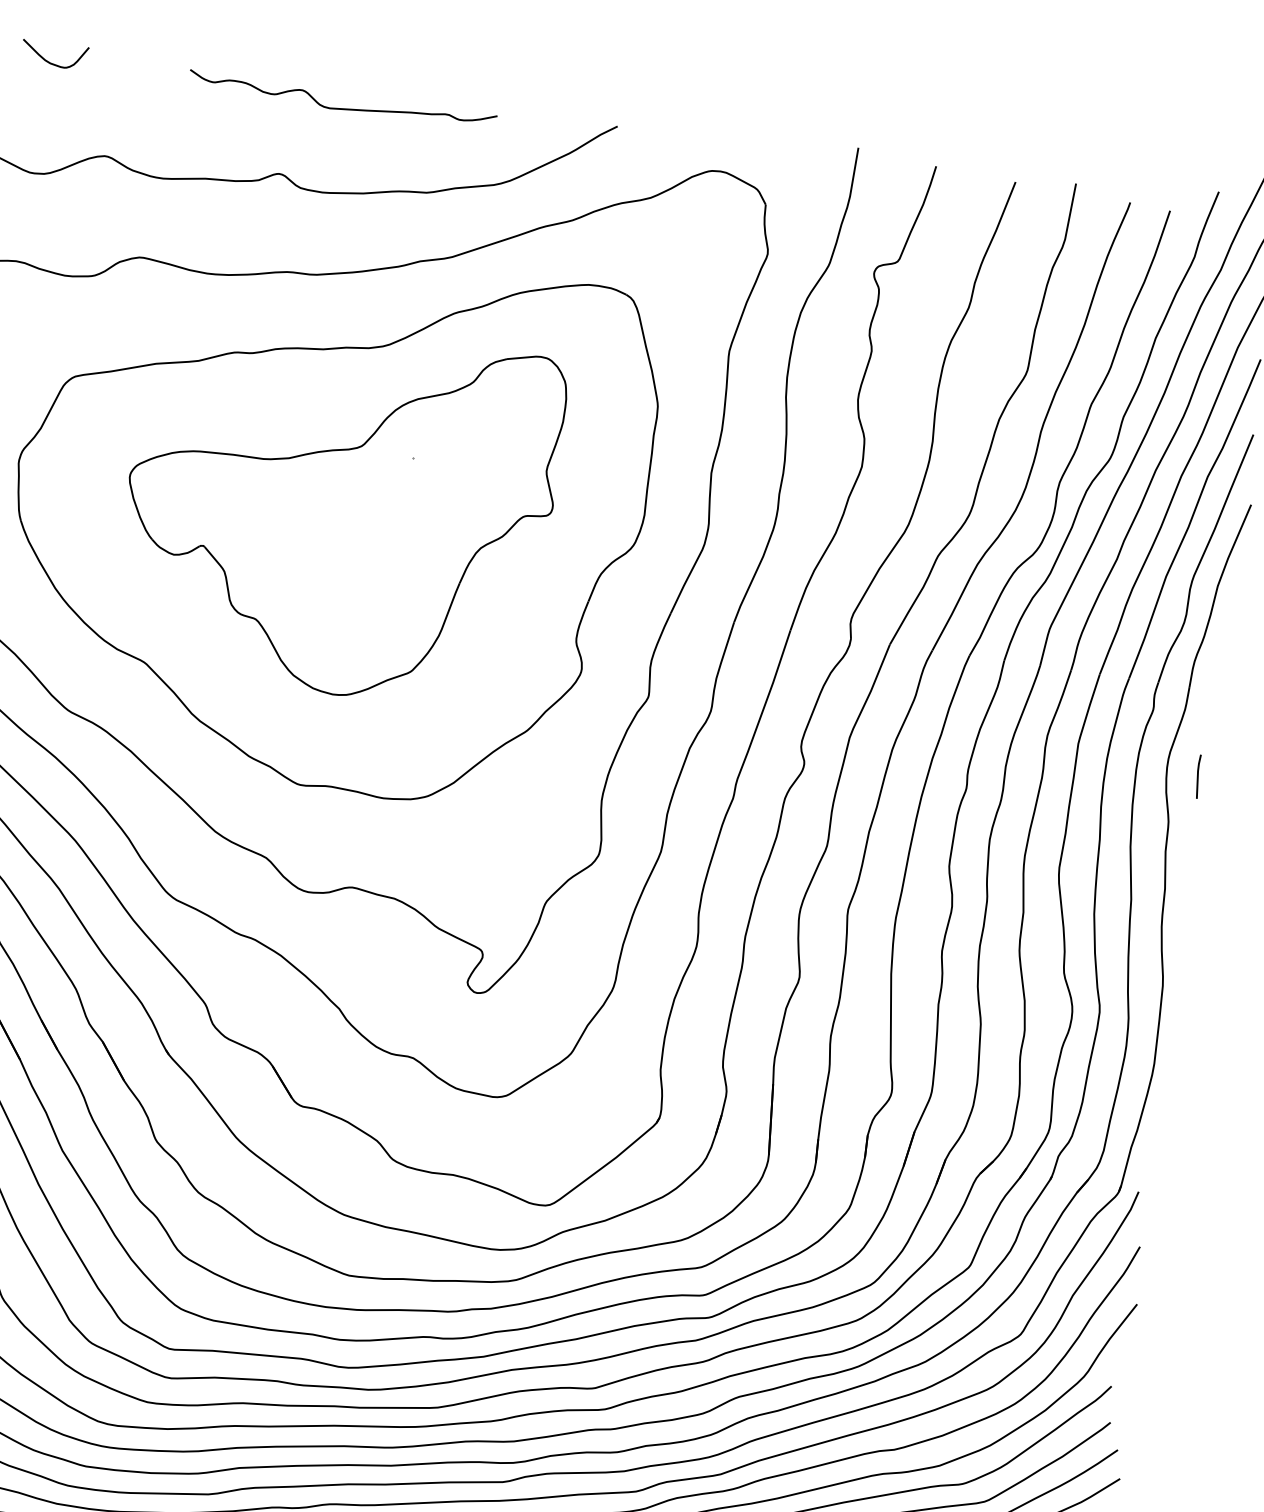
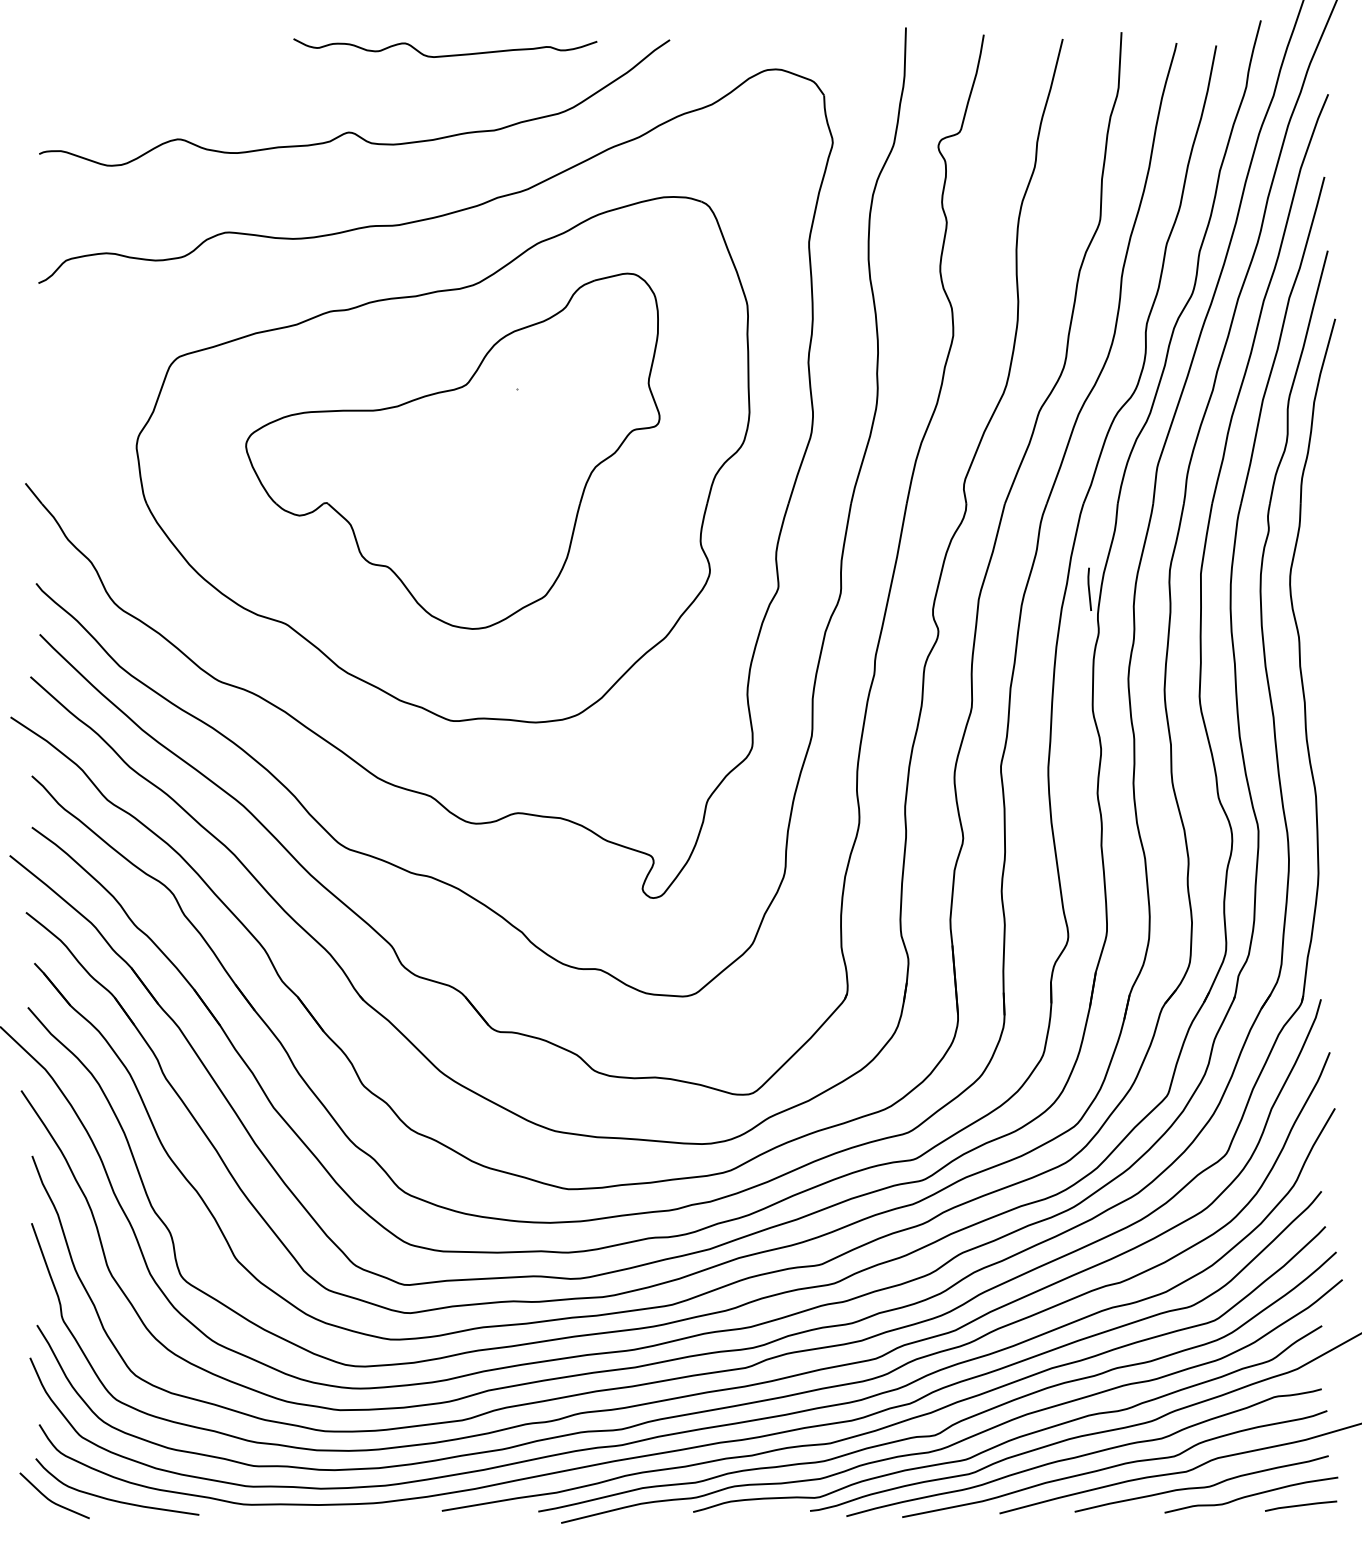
curve: (53, 63) -> (115, 56), removed
curve: (341, 108) -> (445, 55), moved
line: (1198, 775) -> (1089, 588), moved

